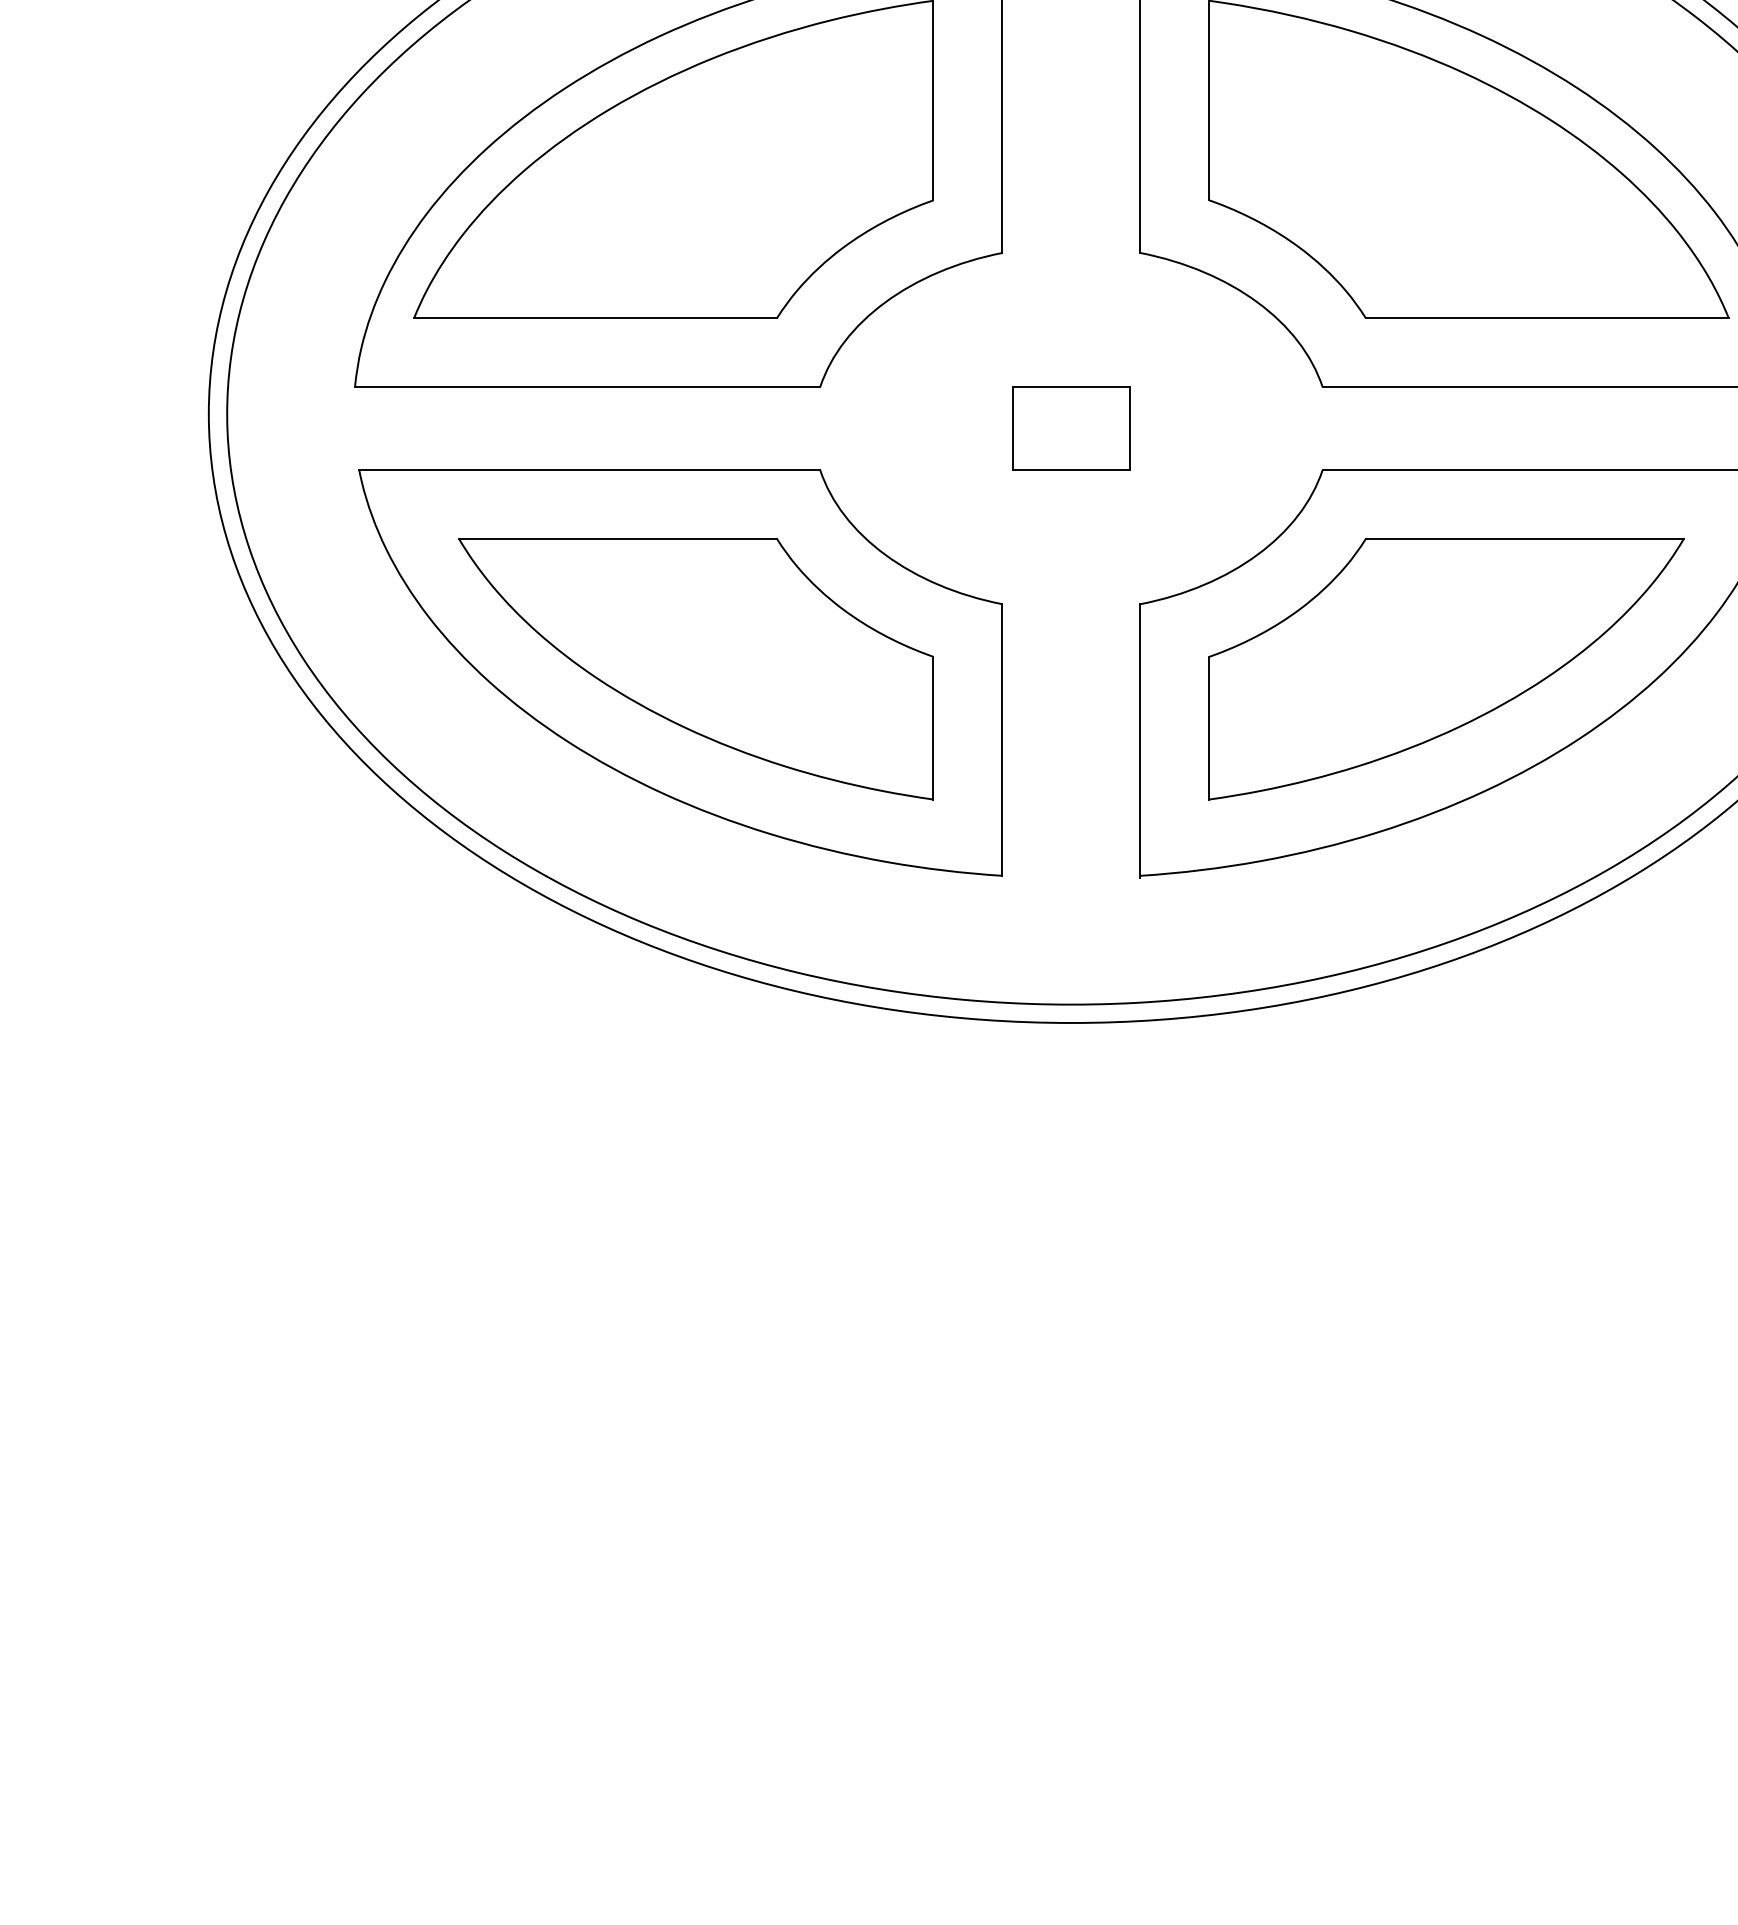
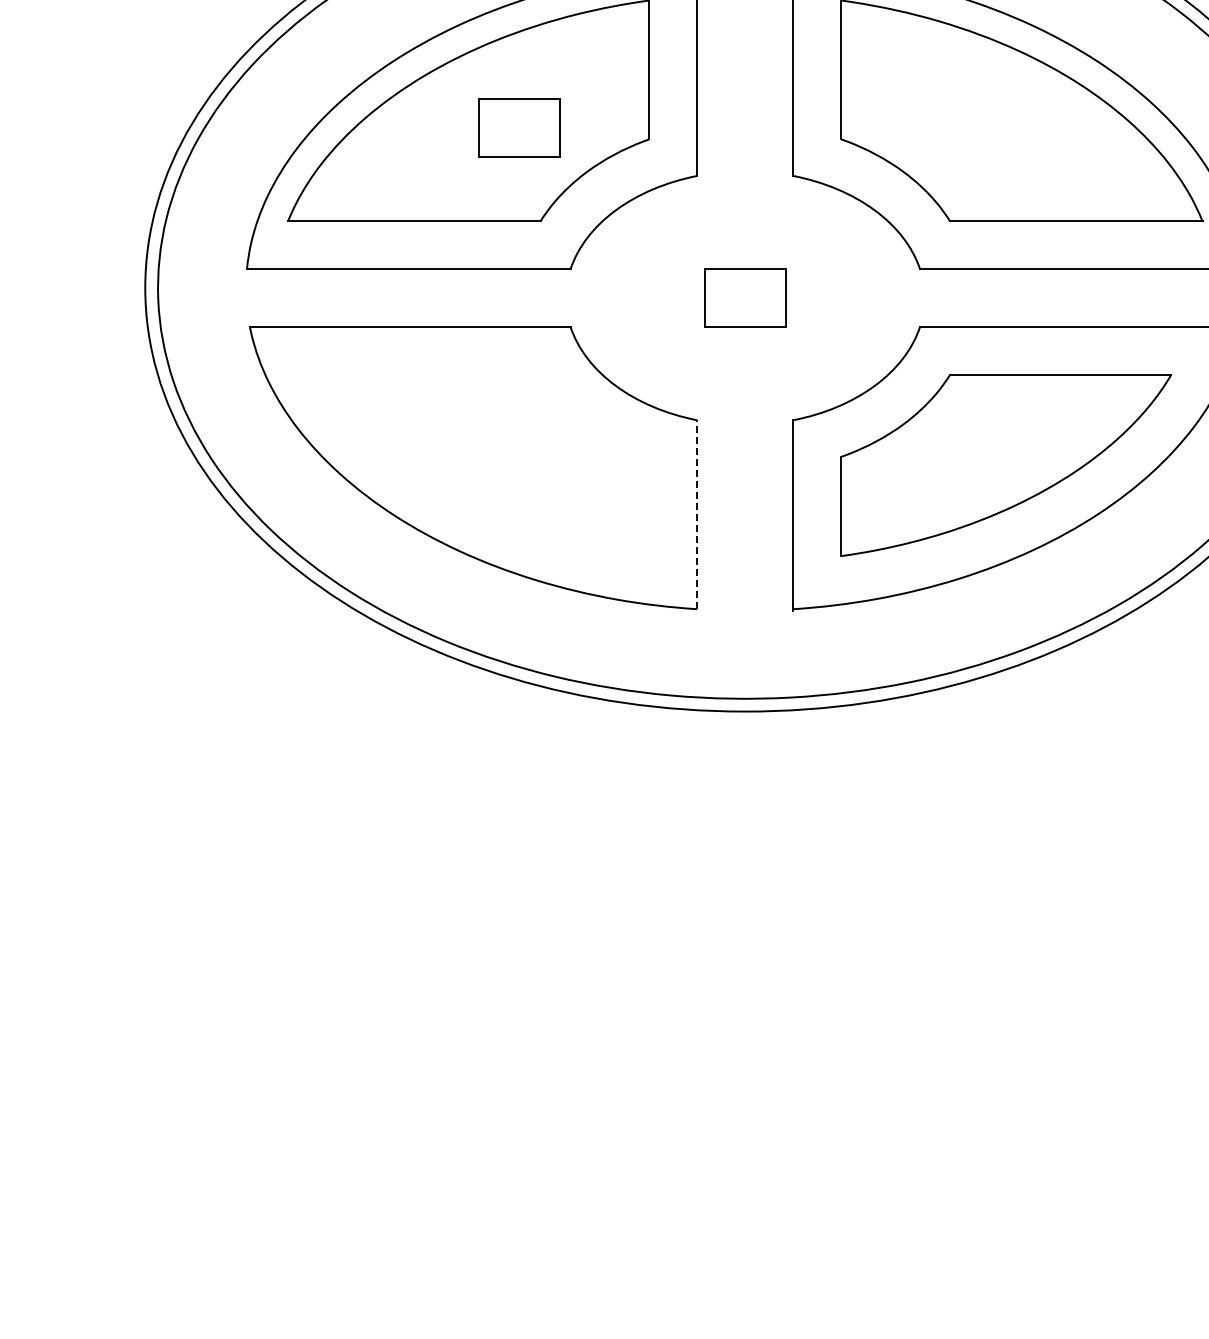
part: (746, 183) -> (519, 127), added
part: (695, 669) -> (483, 465), removed
line: (1002, 739) -> (697, 514), solid -> dashed

